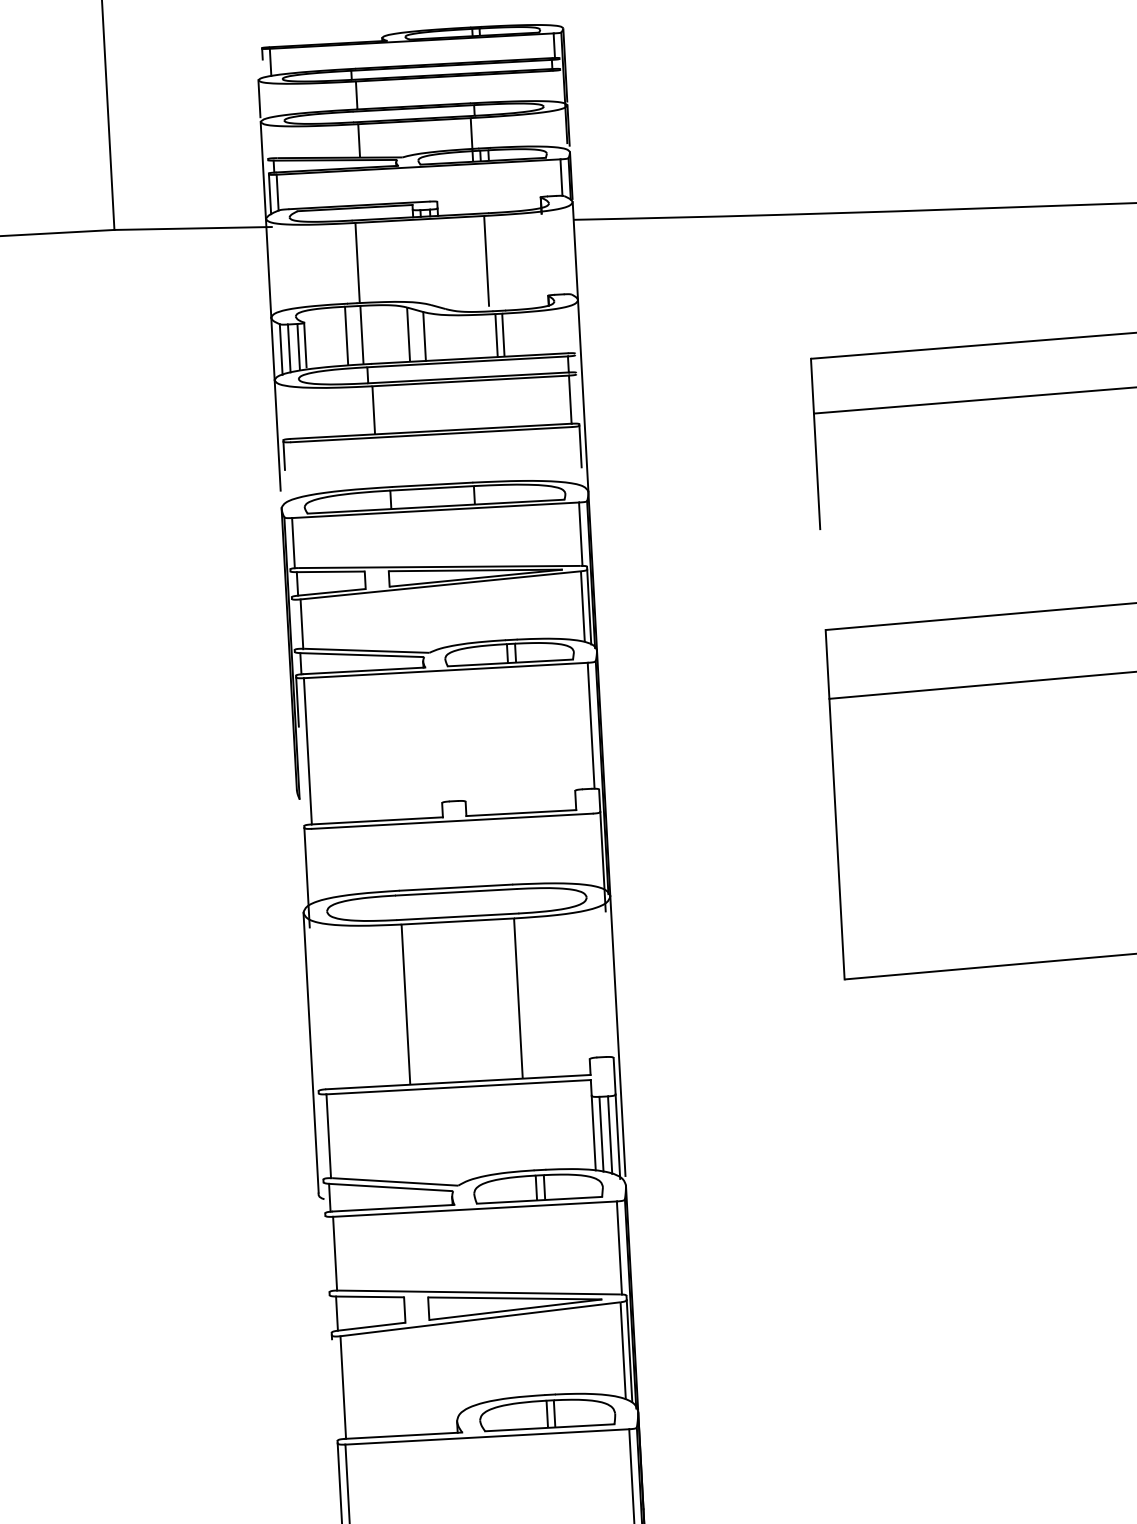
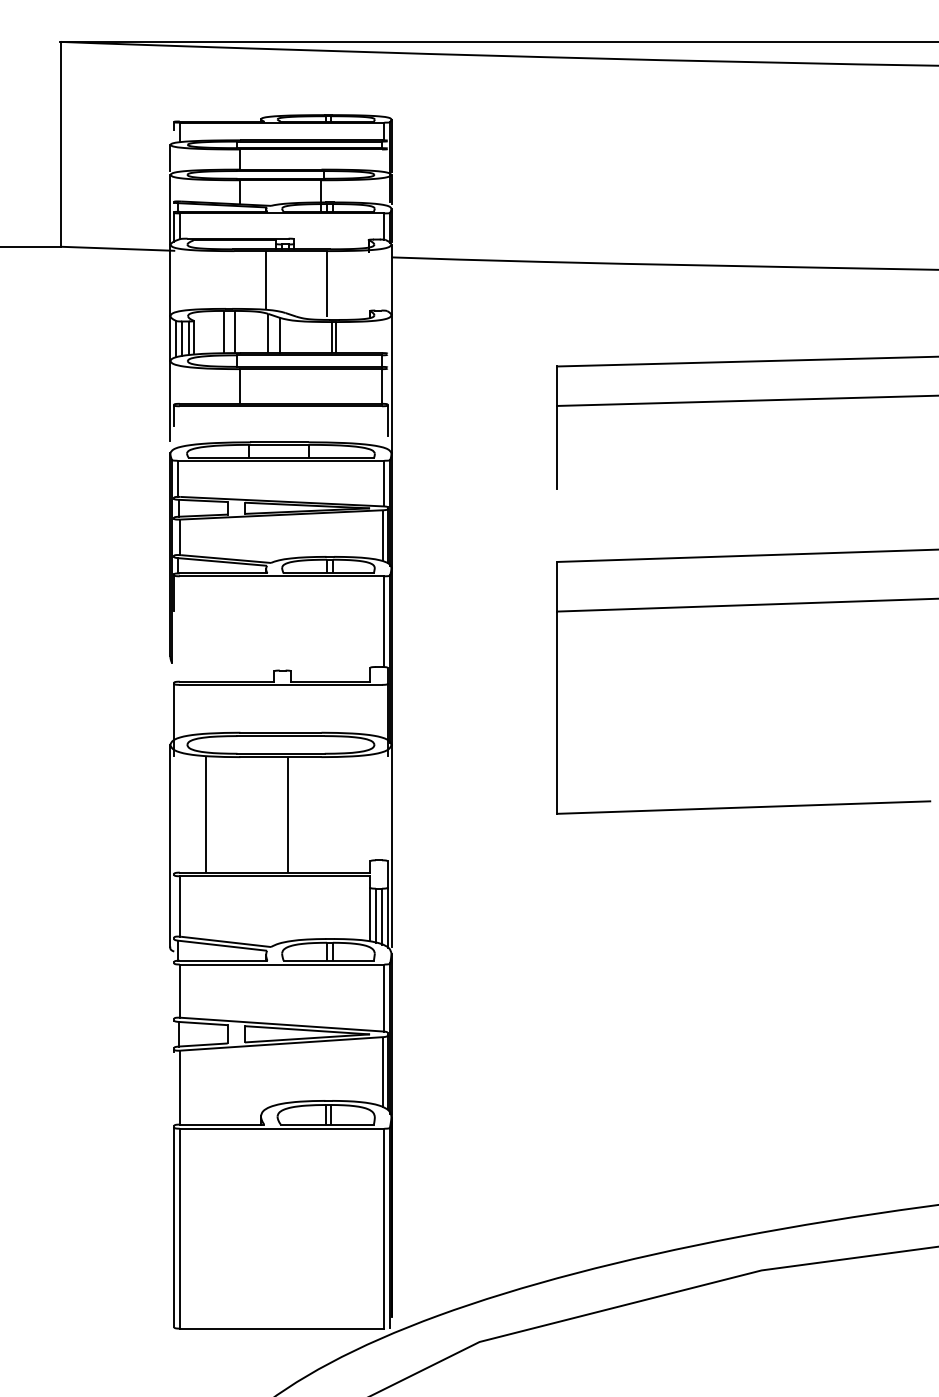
line: (357, 262) -> (265, 279), moved
line: (307, 750) -> (179, 628), removed
line: (518, 998) -> (288, 814), moved
line: (406, 1004) -> (206, 814), moved

